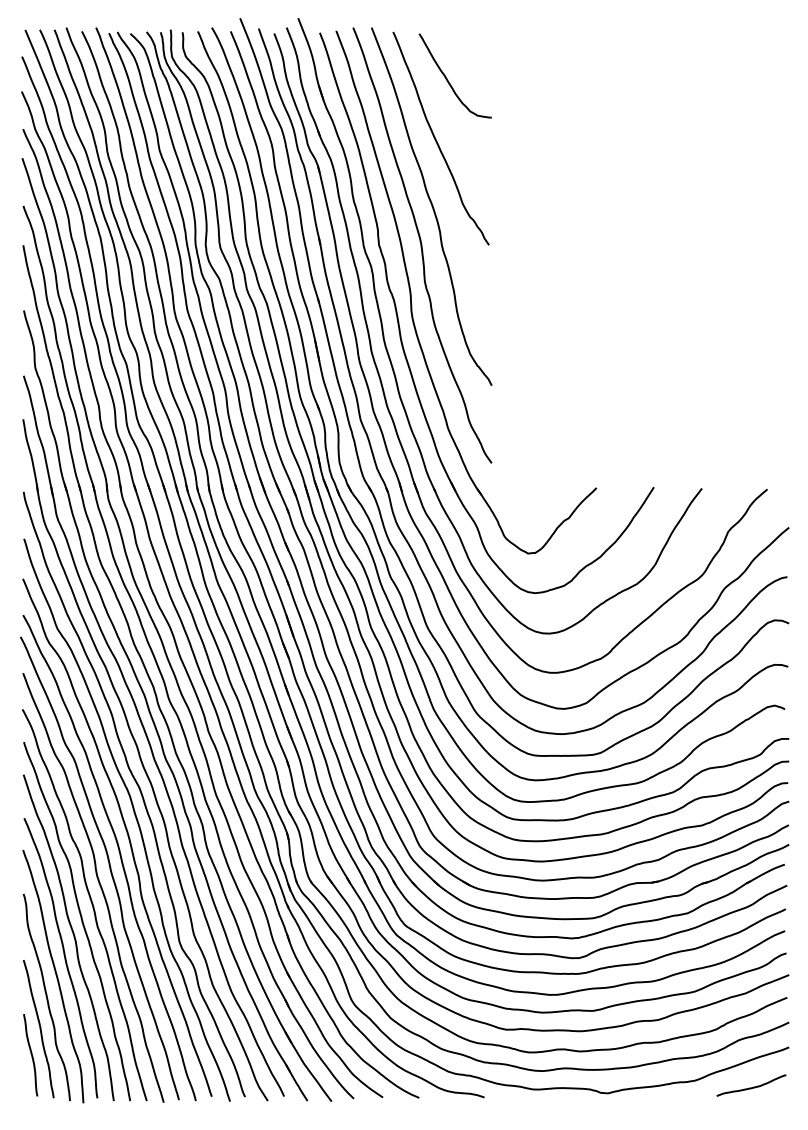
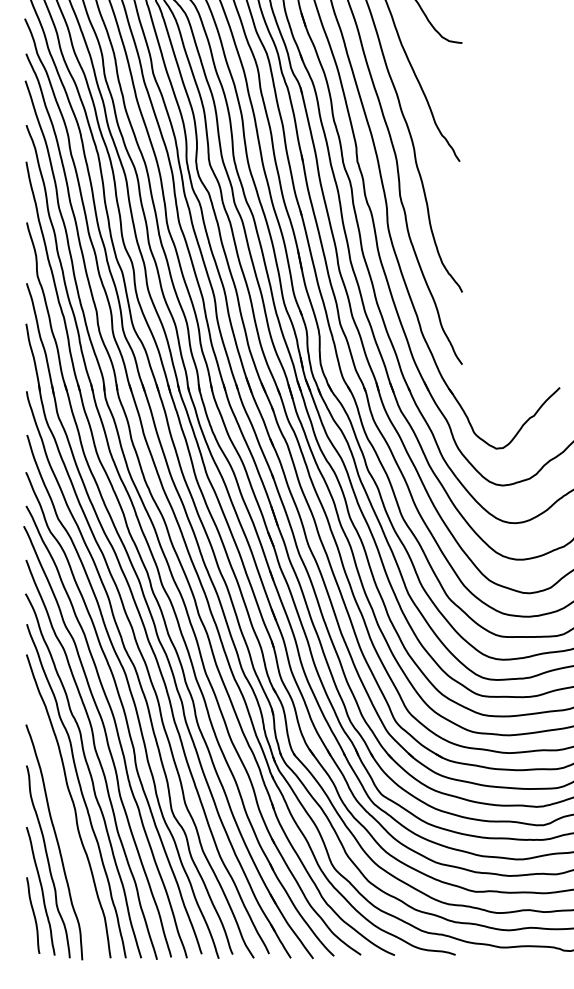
curve: (64, 958) -> (64, 825), removed

